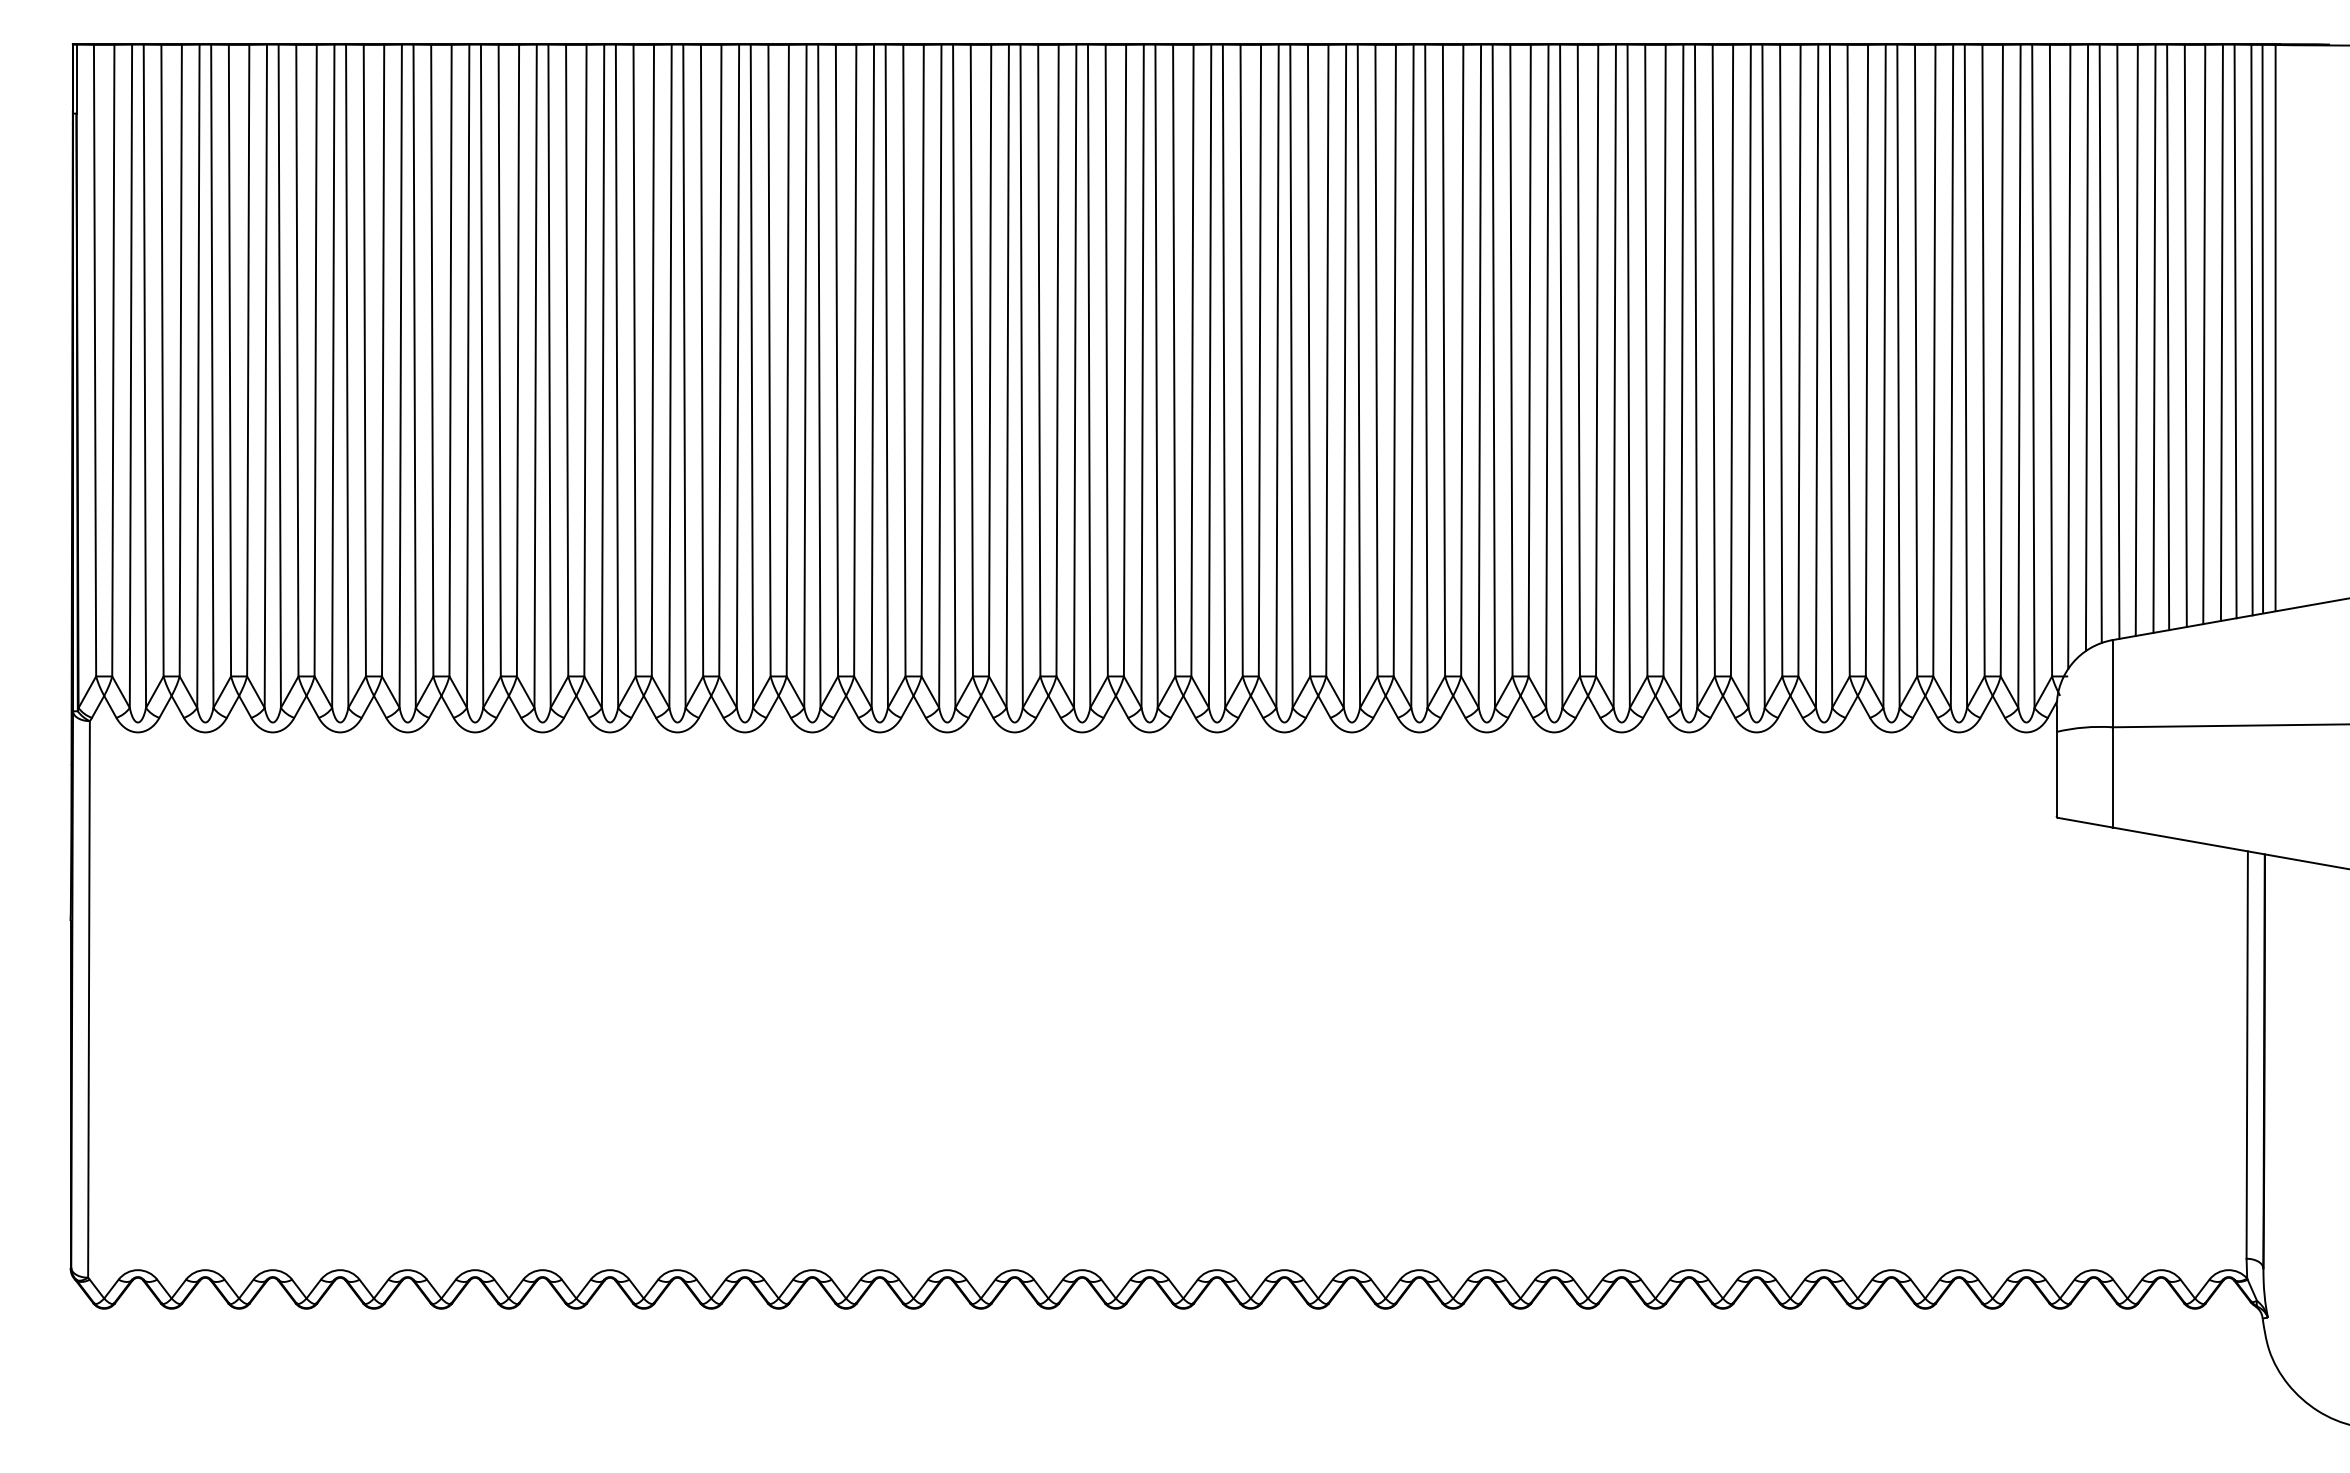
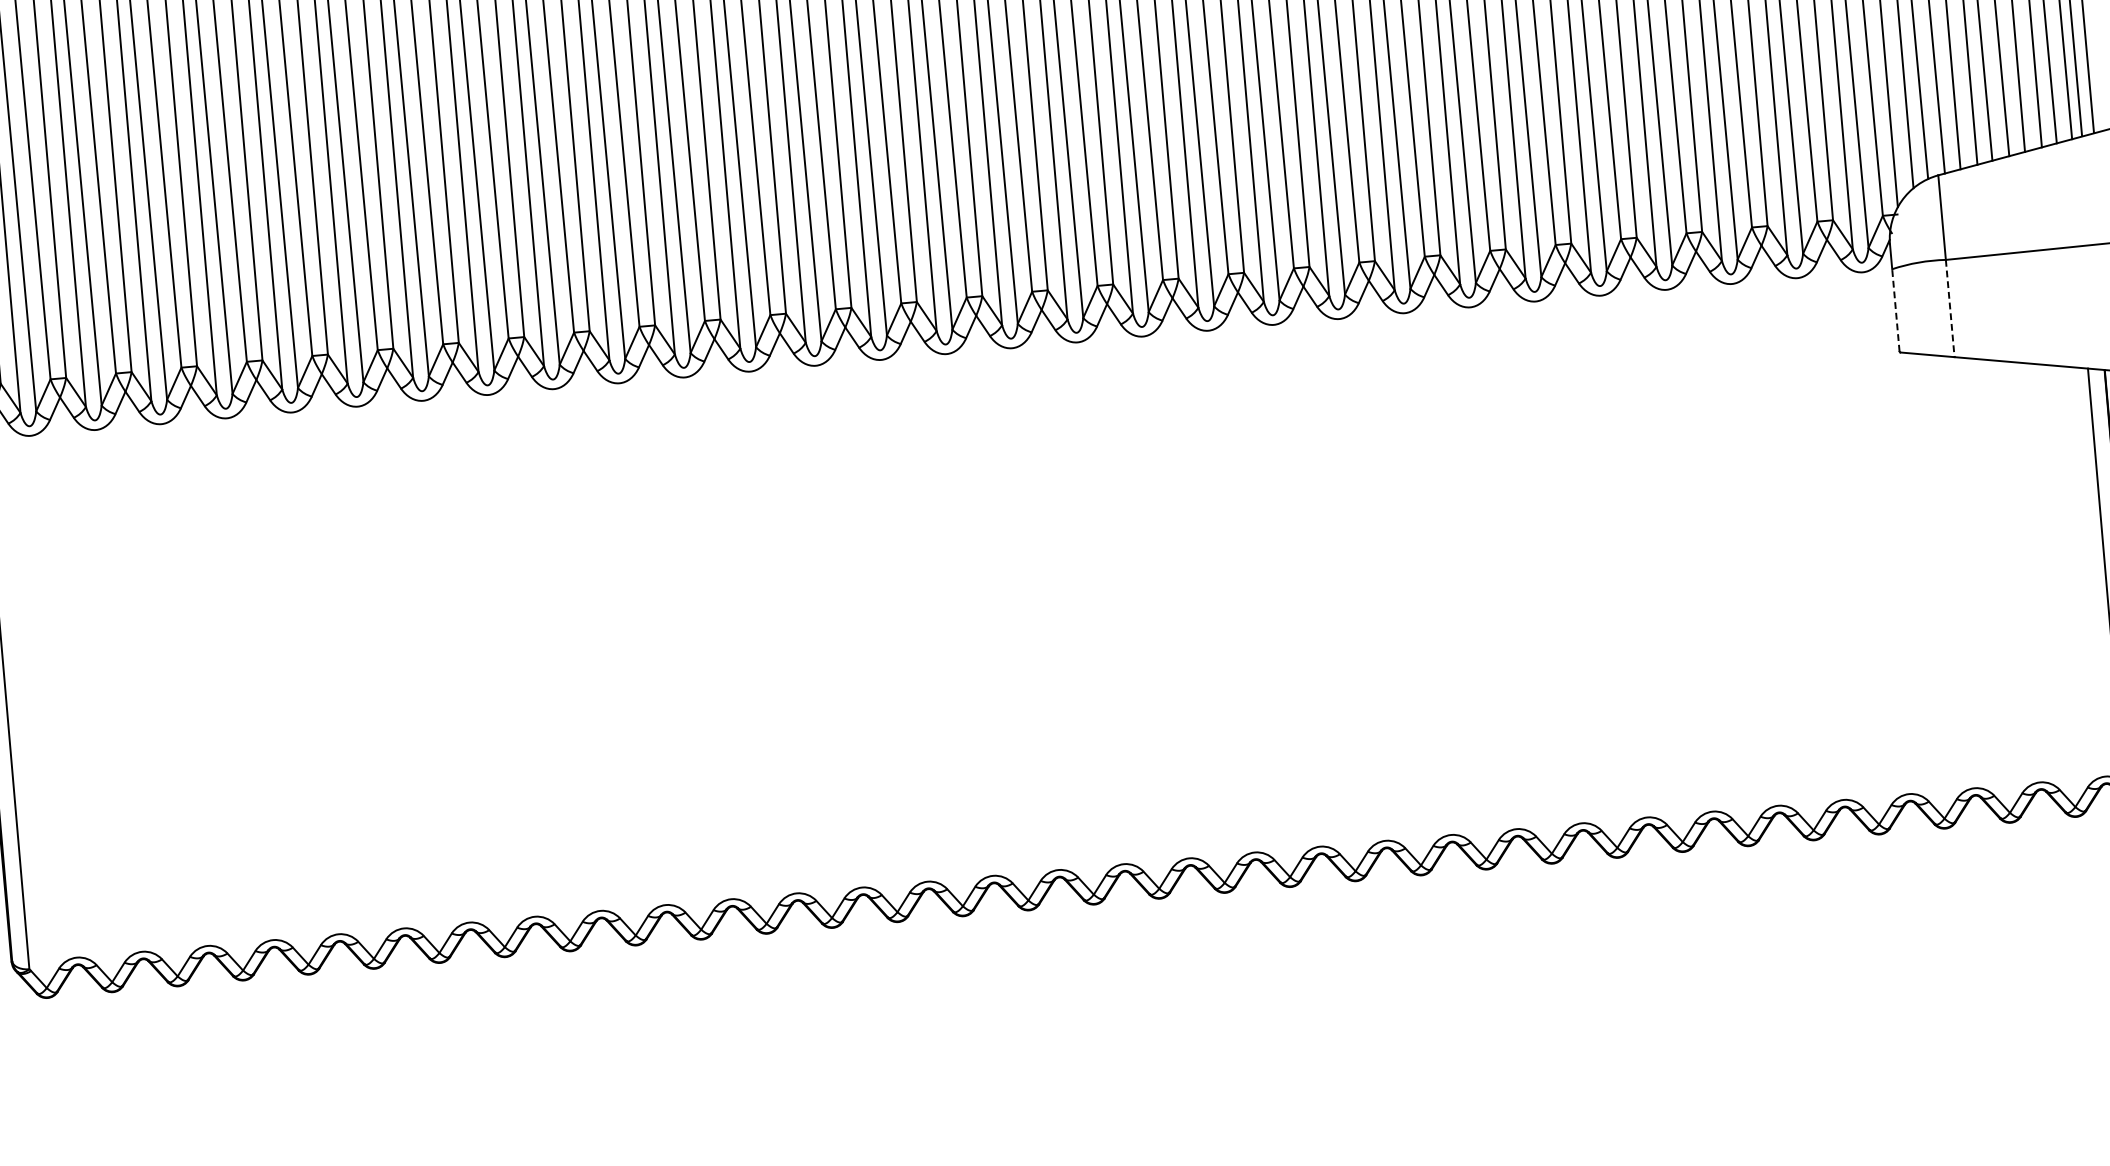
line: (2056, 773) -> (1895, 309), solid -> dashed
line: (2112, 777) -> (1950, 308), solid -> dashed

